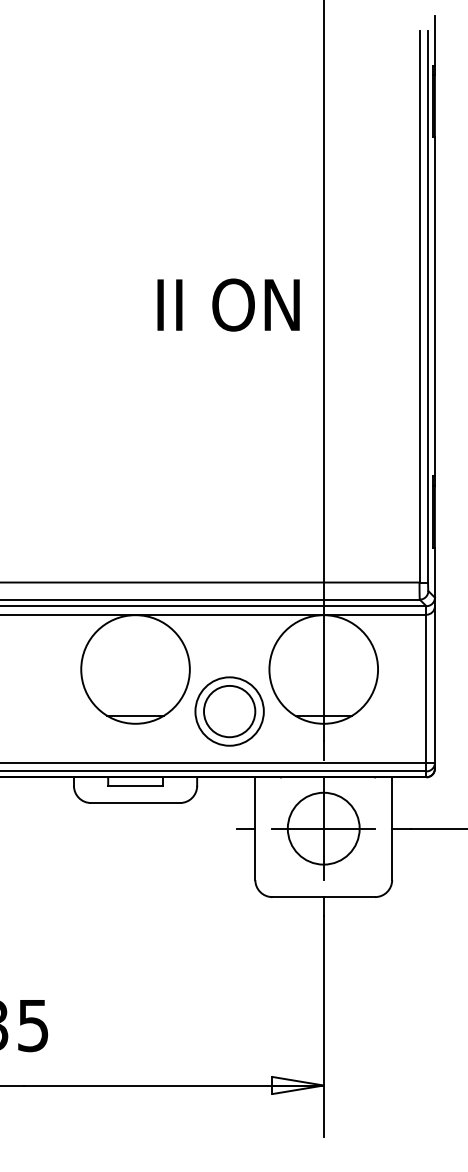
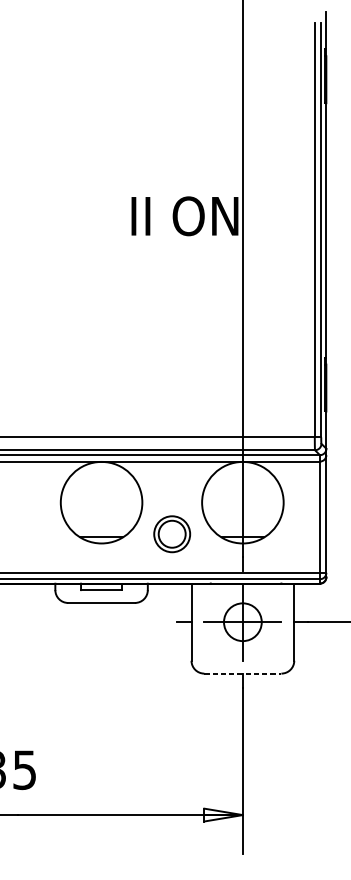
text: (228, 304) -> (184, 215), moved
part: (229, 711) -> (172, 534), size x0.7
circle: (323, 828) -> (242, 622), size x0.7
line: (324, 897) -> (243, 673), solid -> dashed

